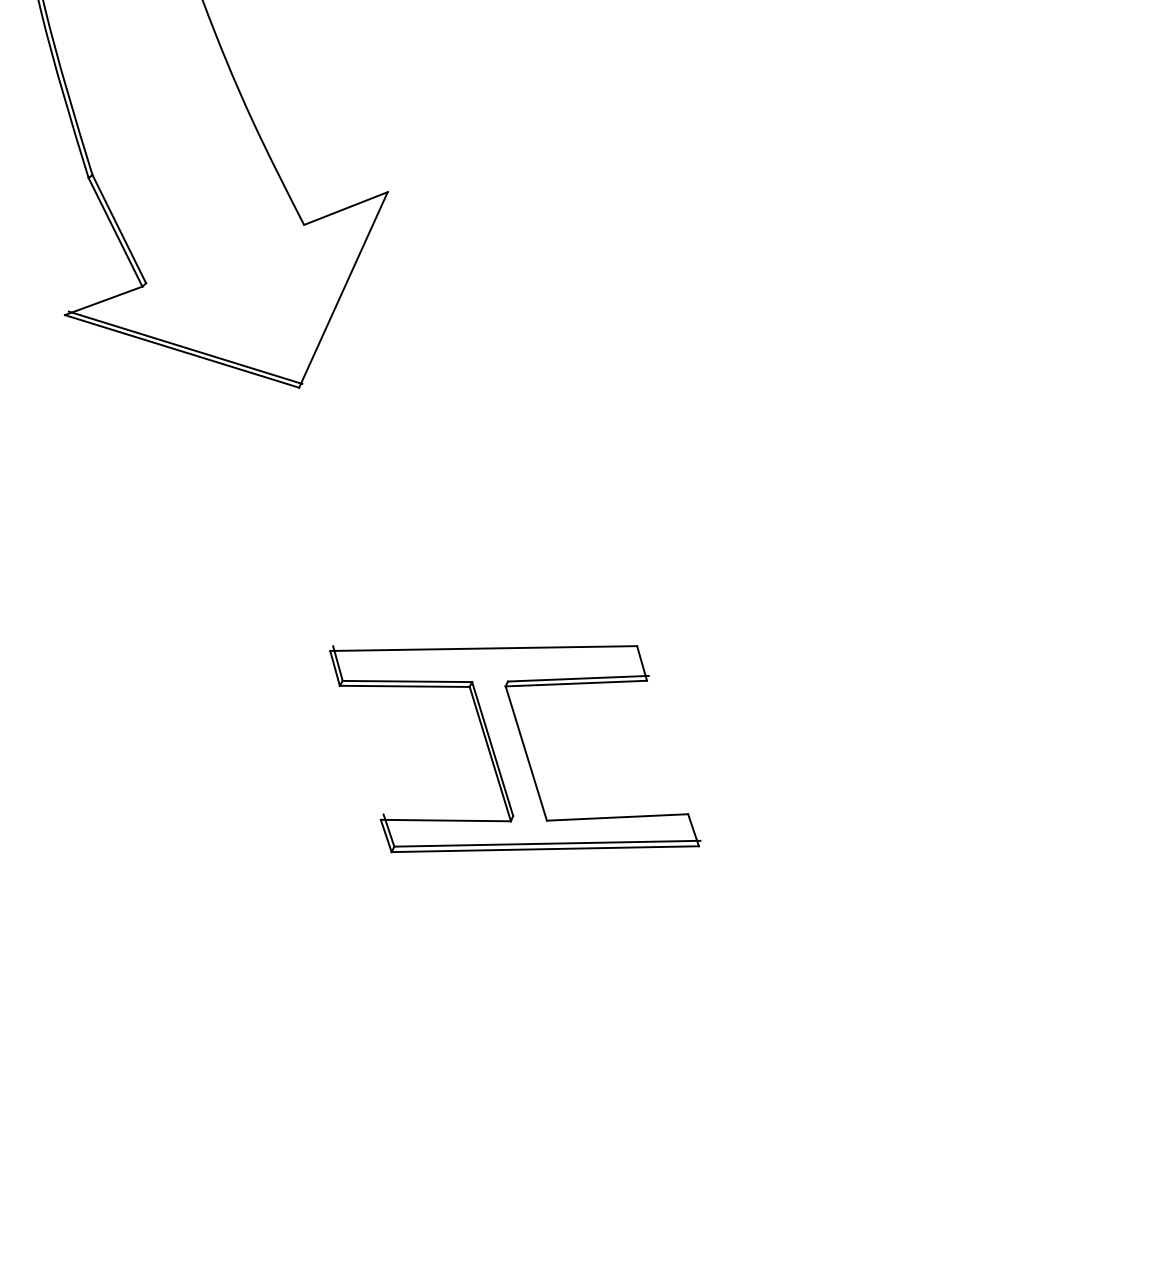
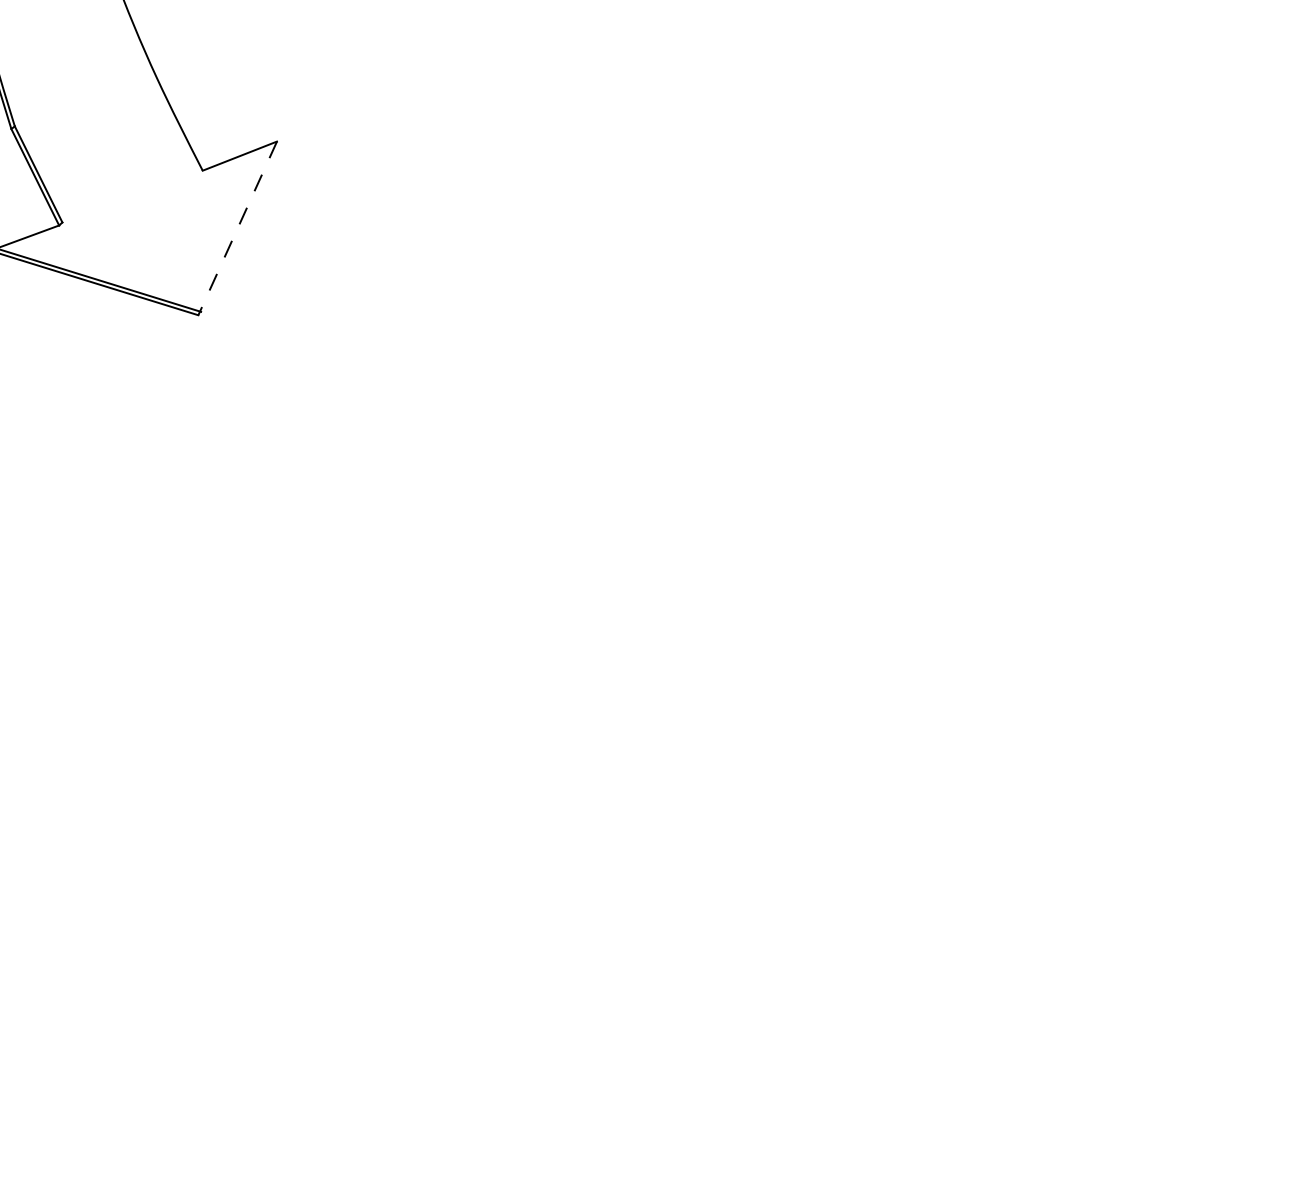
line: (343, 290) -> (237, 228), solid -> dashed
part: (515, 748) -> (390, 635), removed

